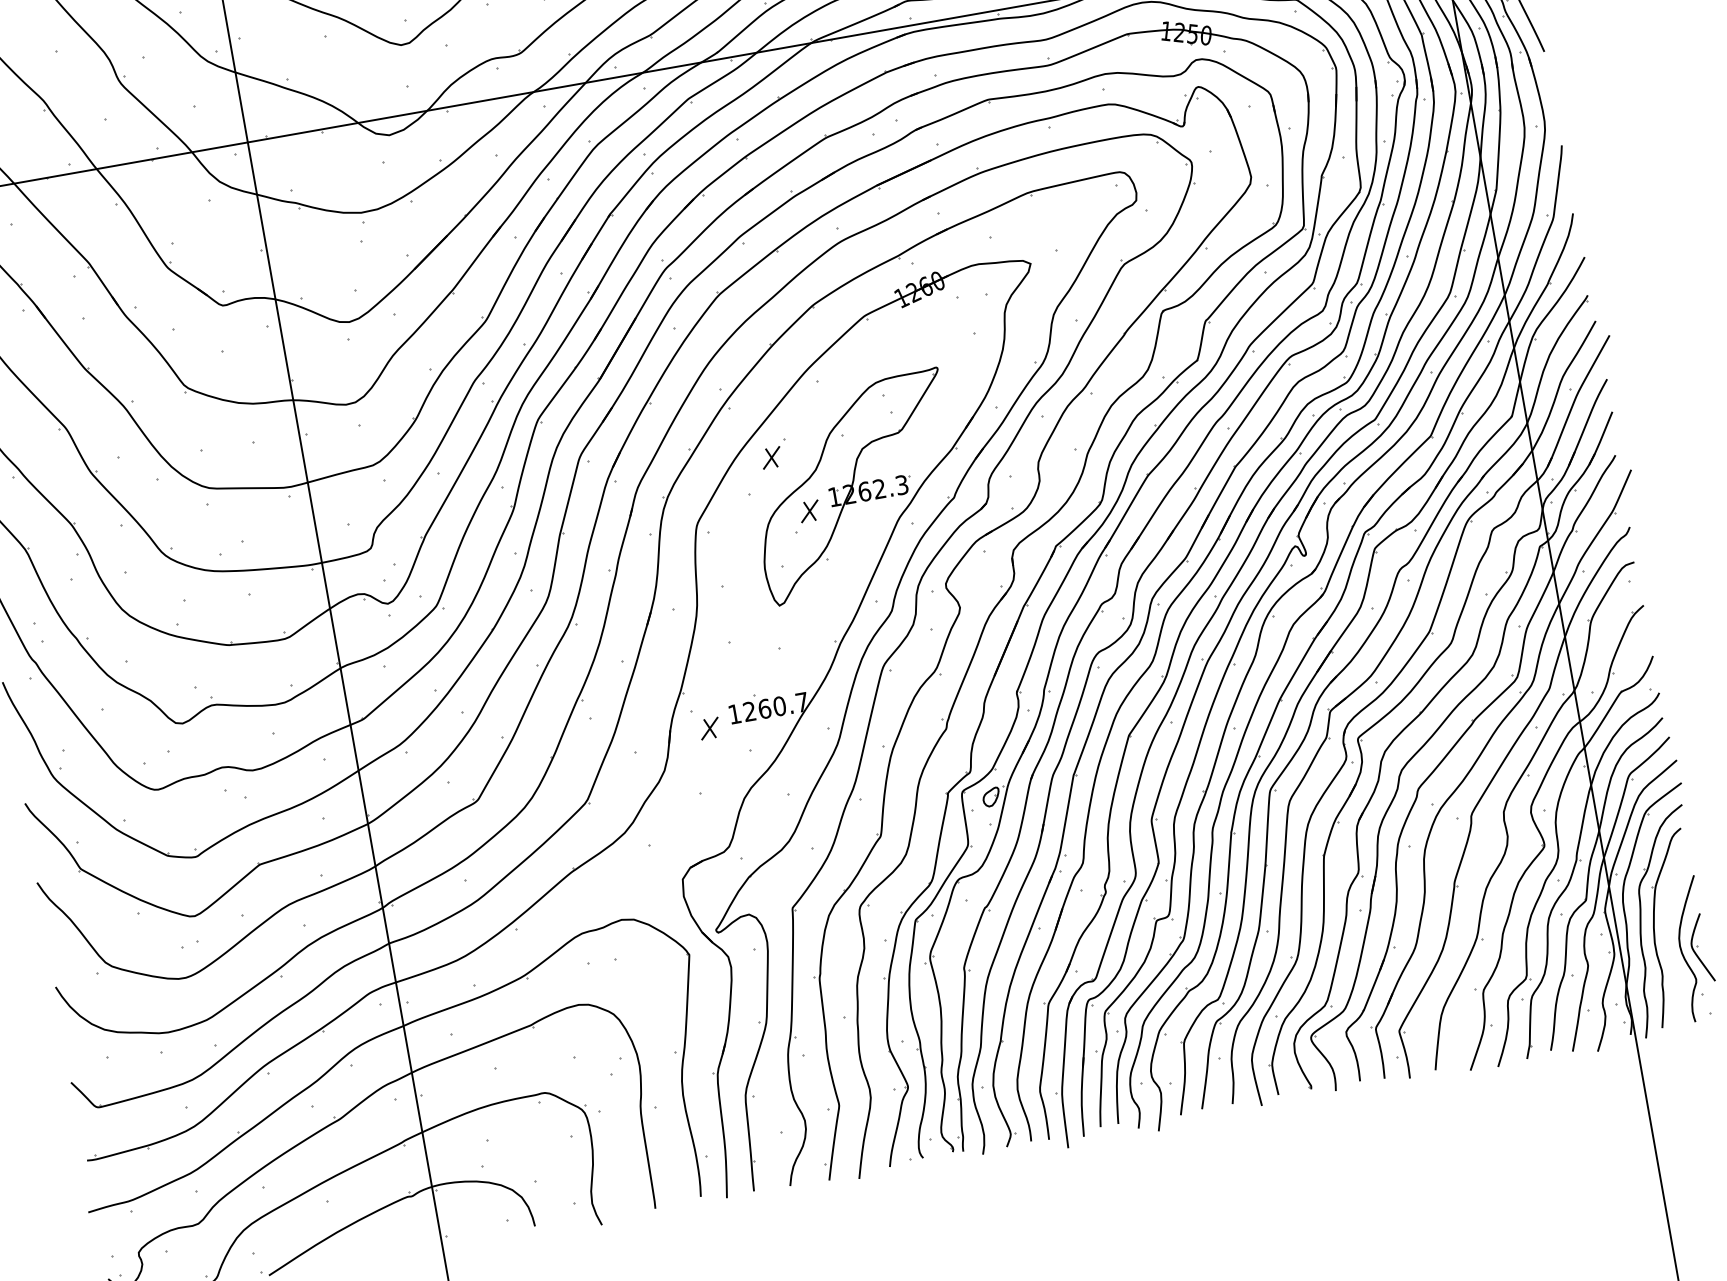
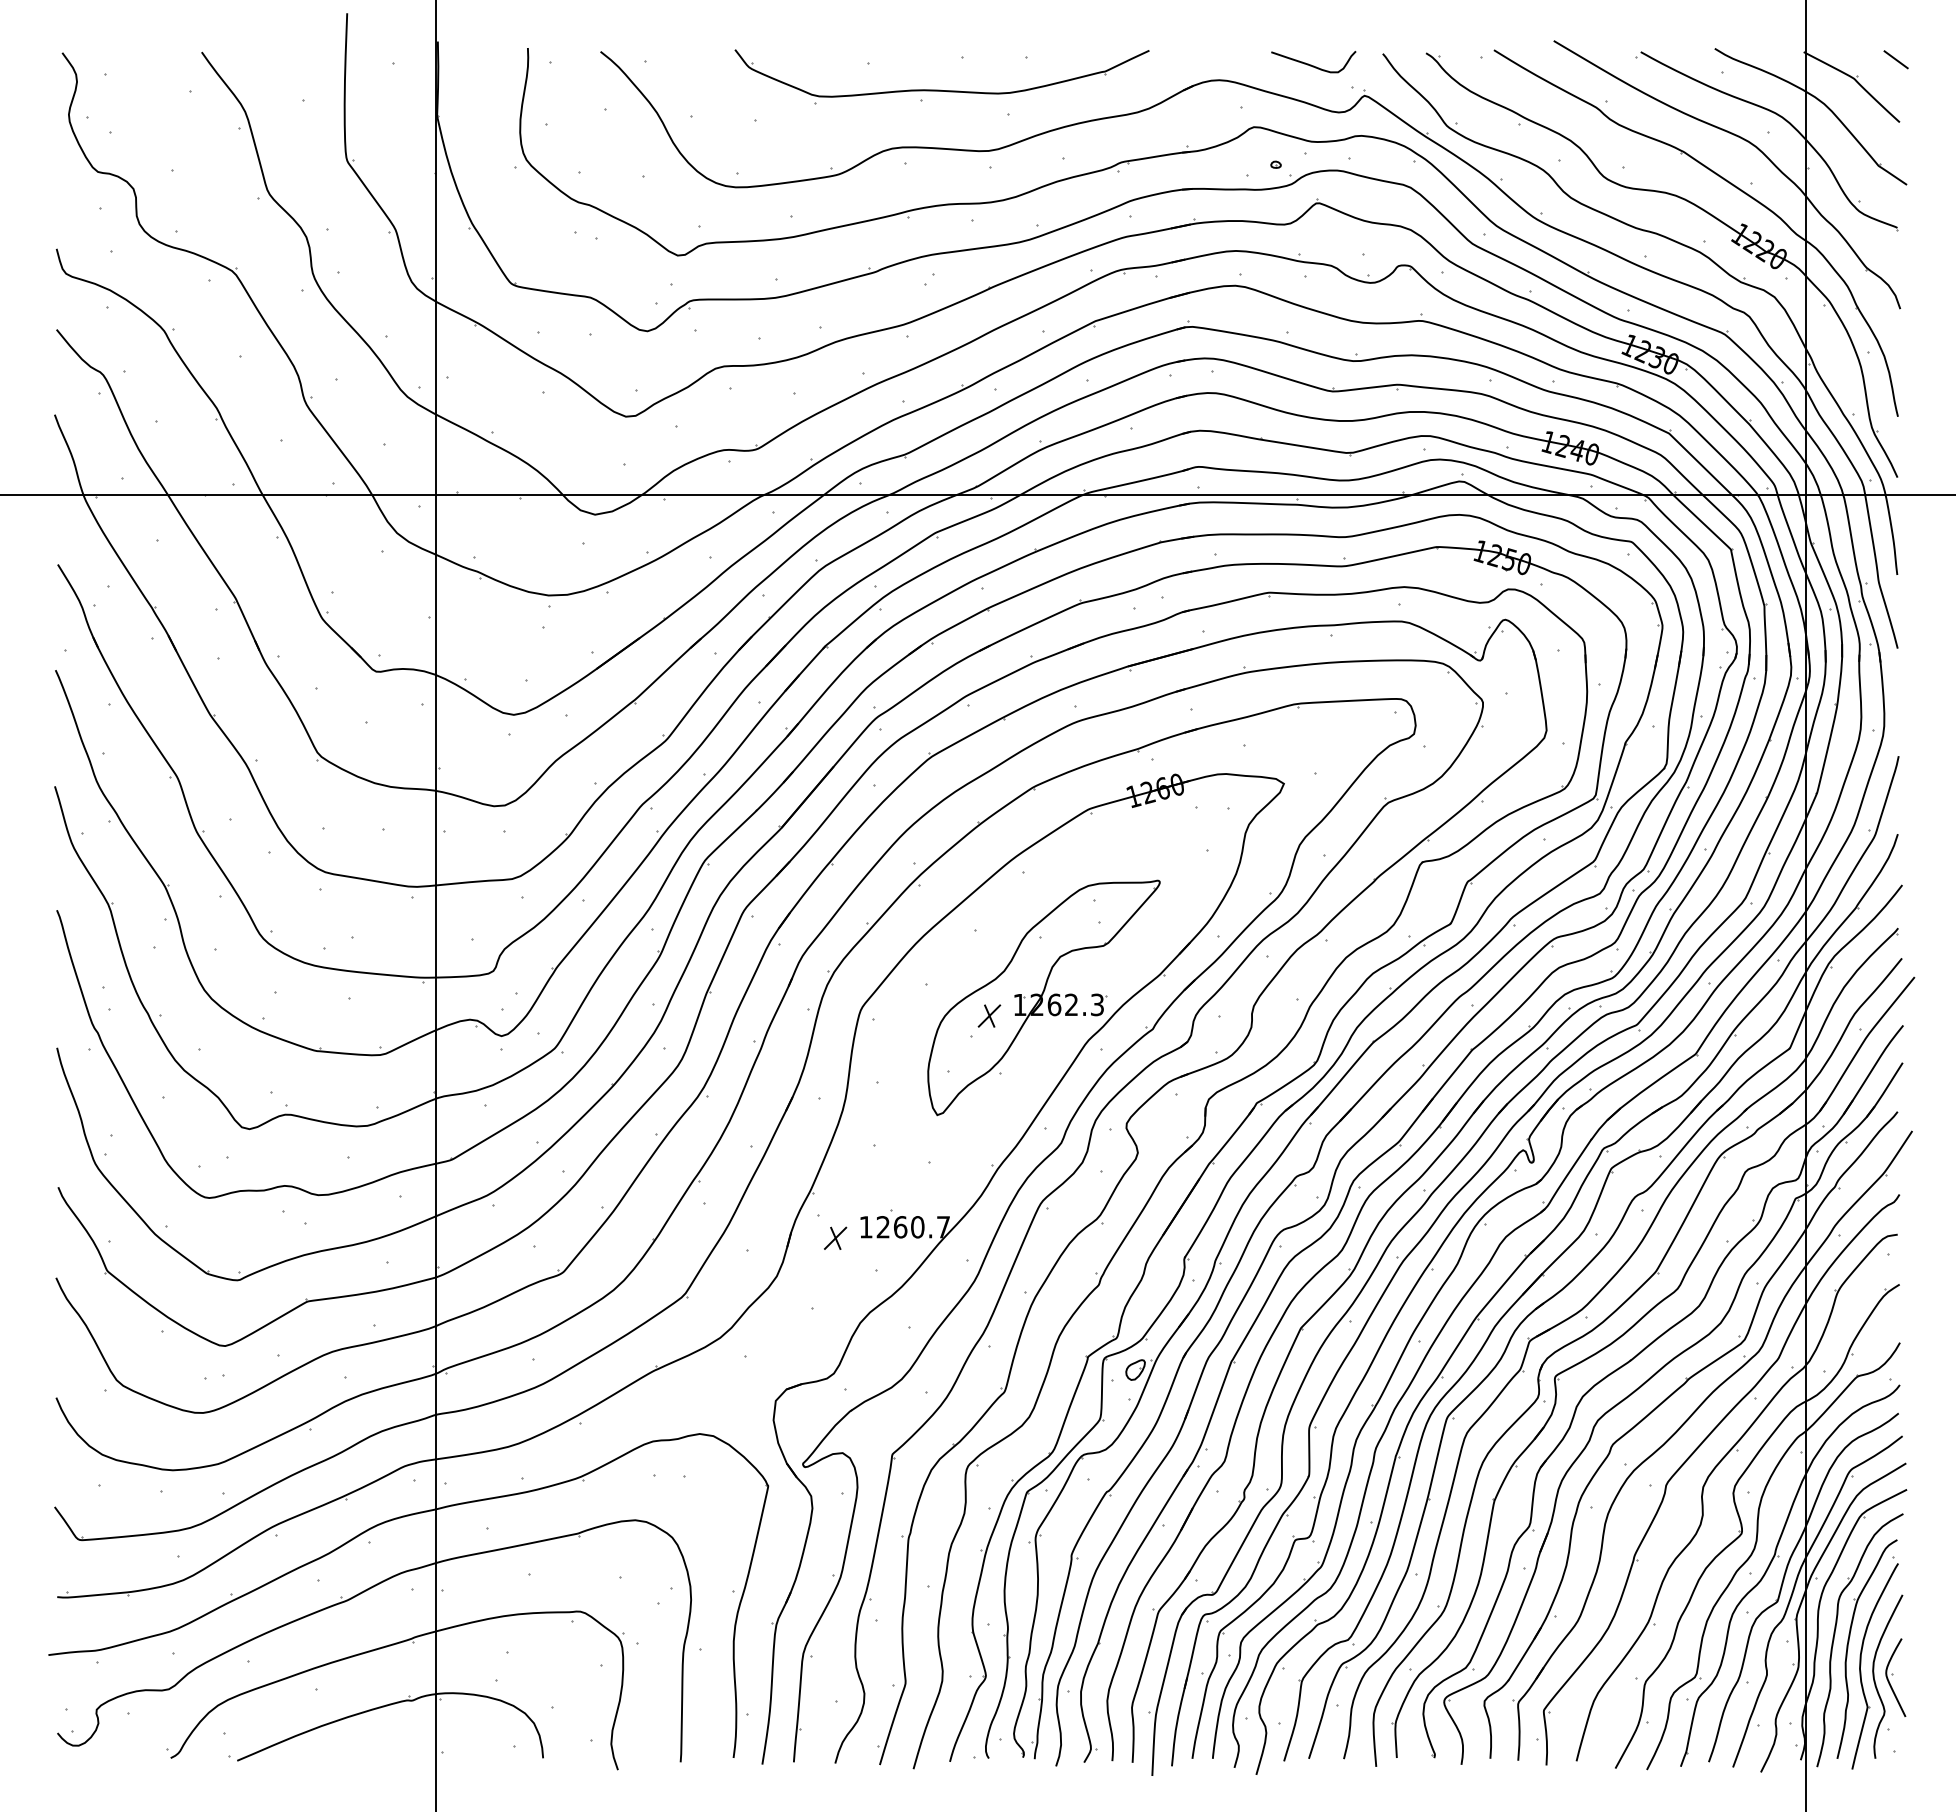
part: (771, 457) -> (957, 948), removed
part: (1668, 940) -> (1861, 1662), added

